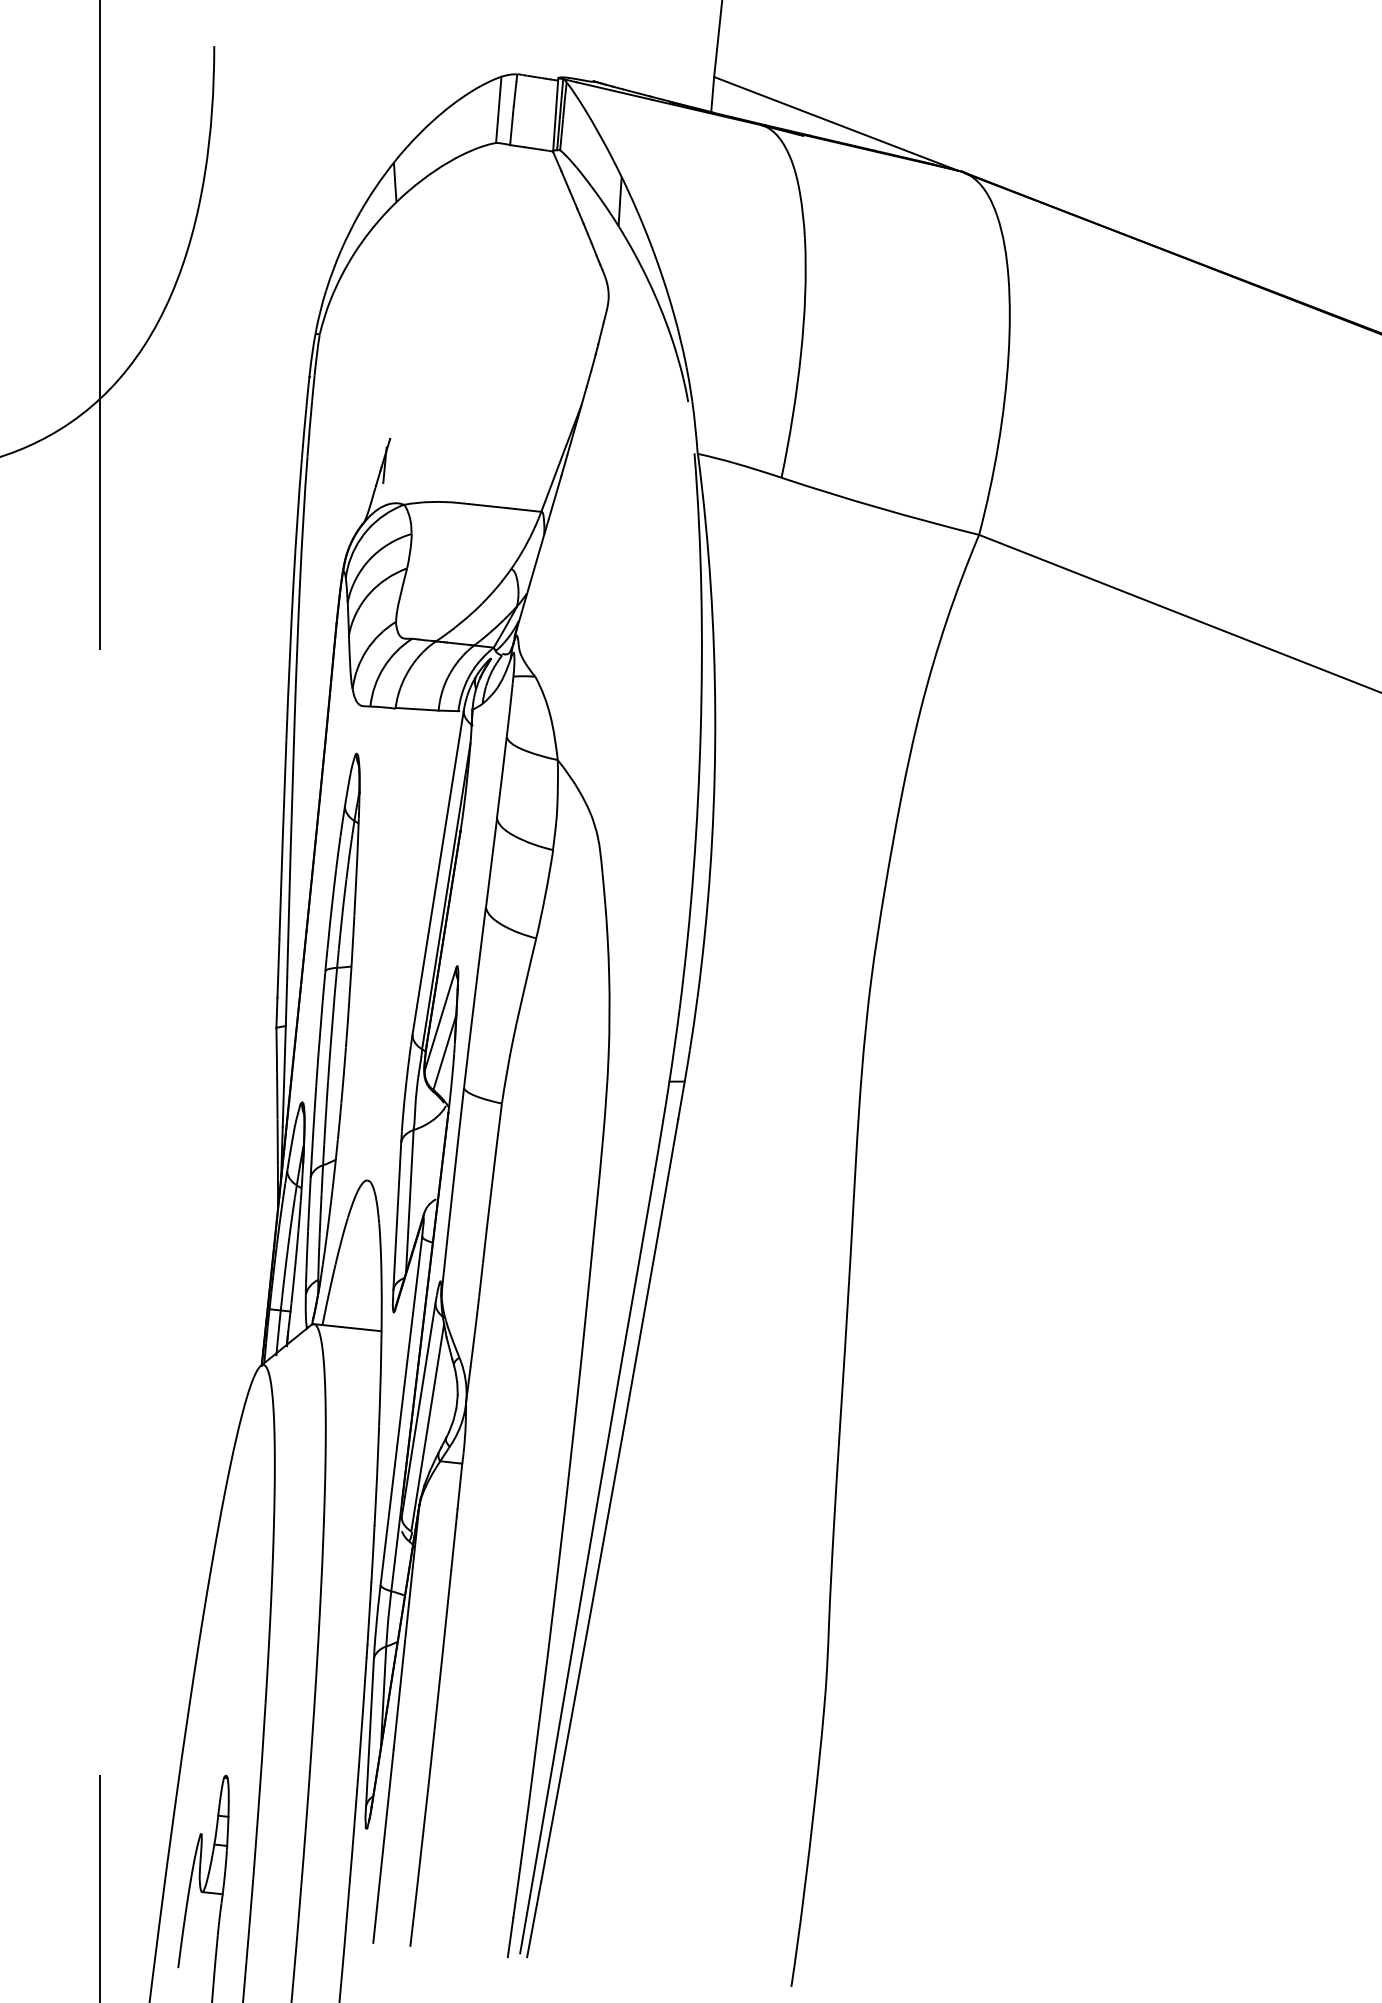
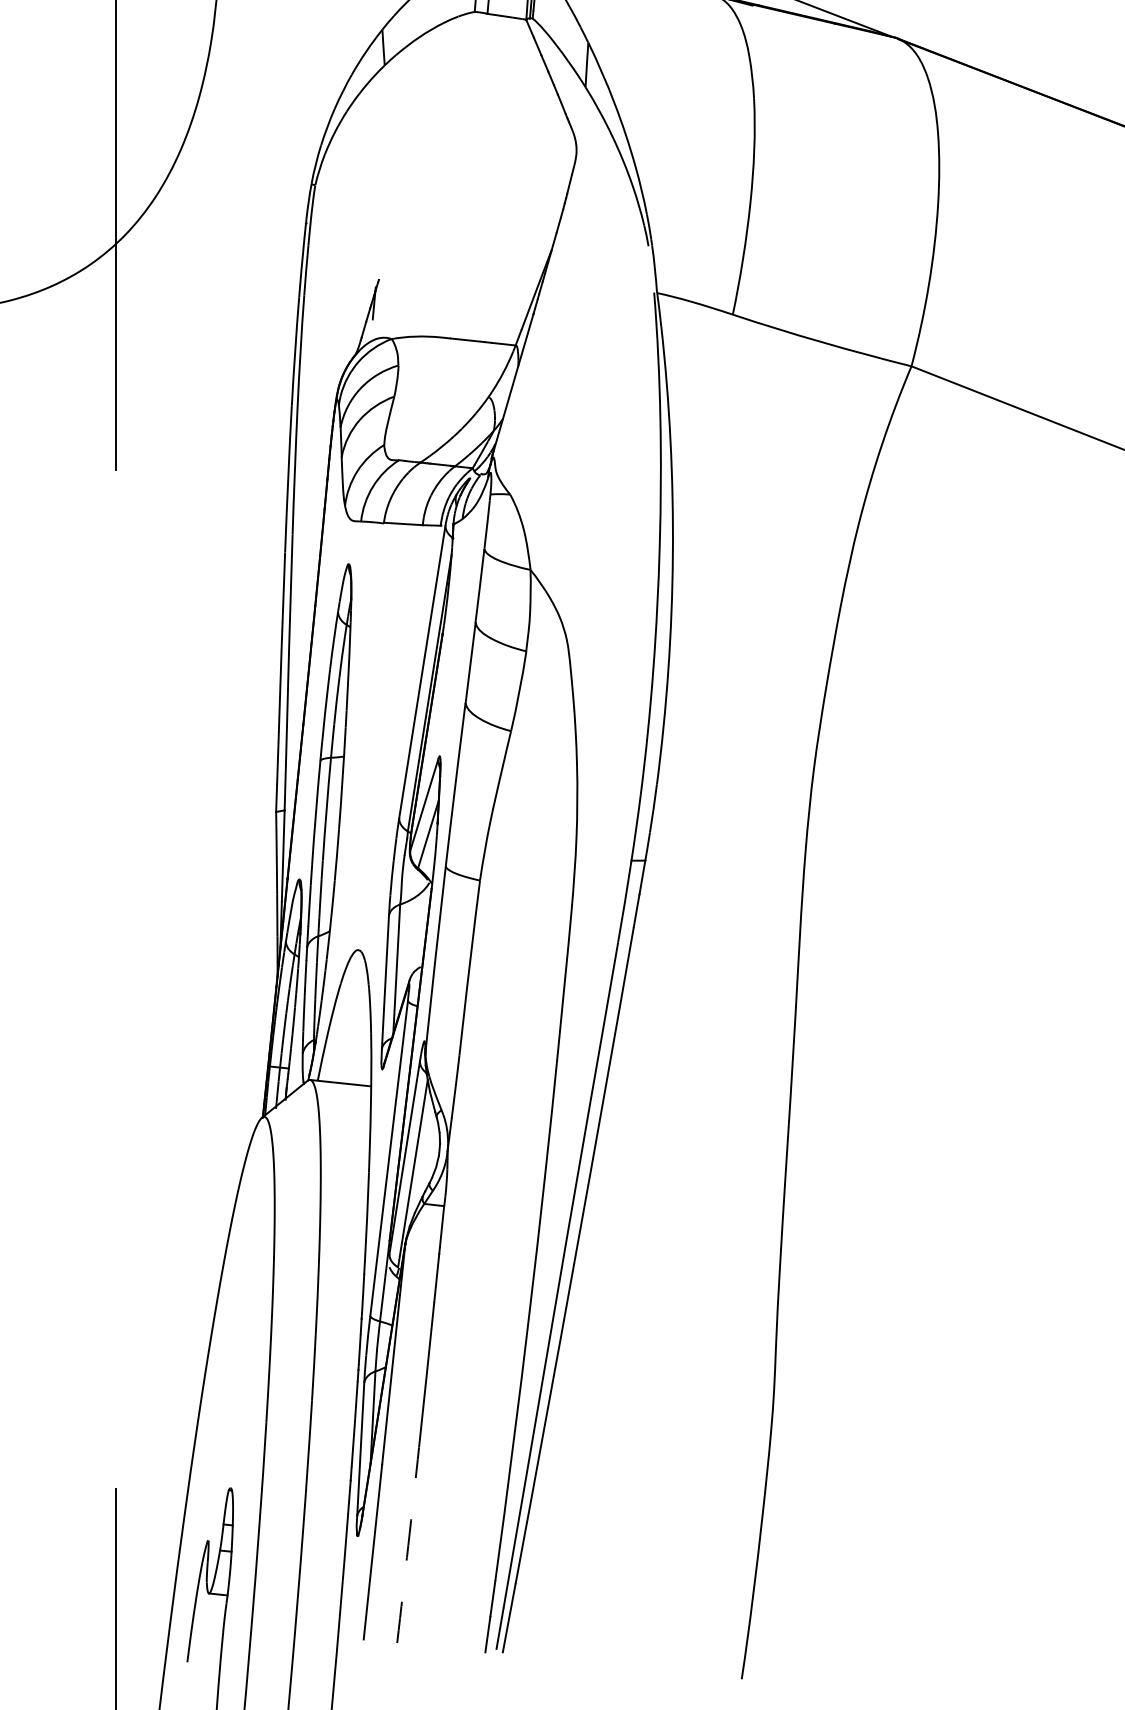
arc: (422, 1838) -> (408, 1545), solid -> dashed

